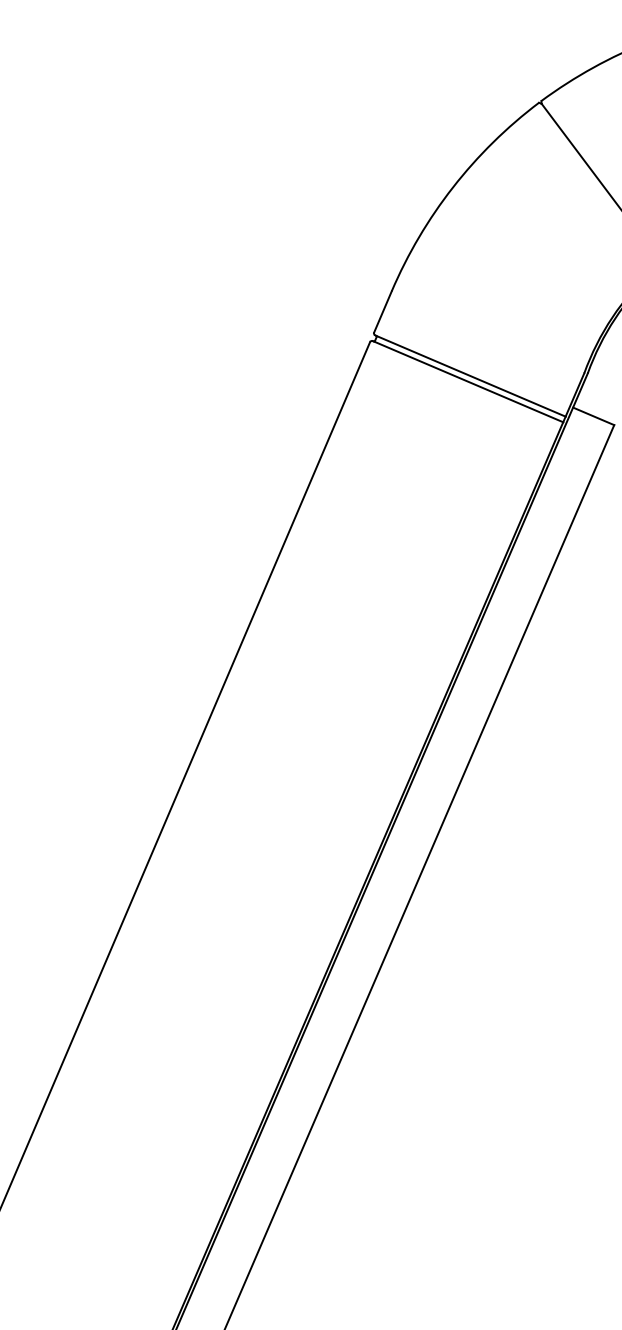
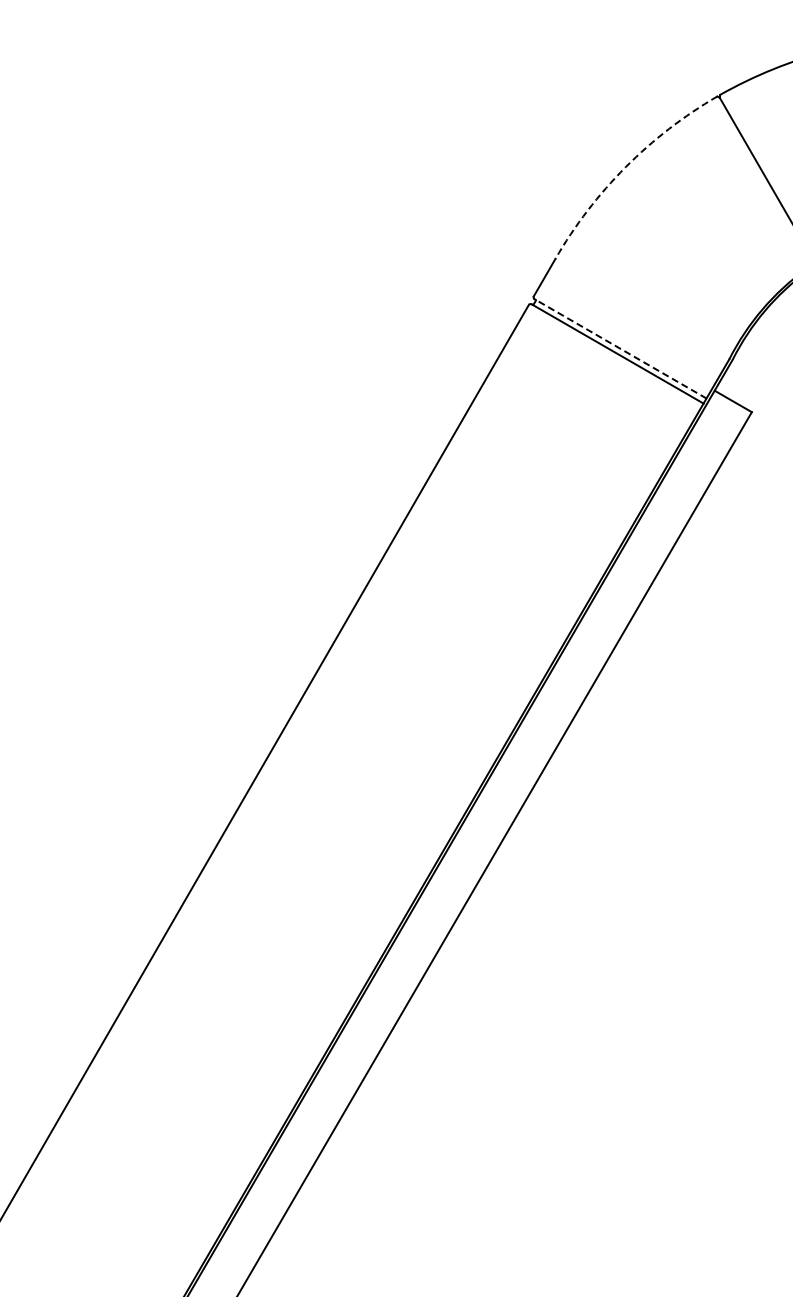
arc: (452, 187) -> (625, 167), solid -> dashed
line: (471, 376) -> (621, 349), solid -> dashed

